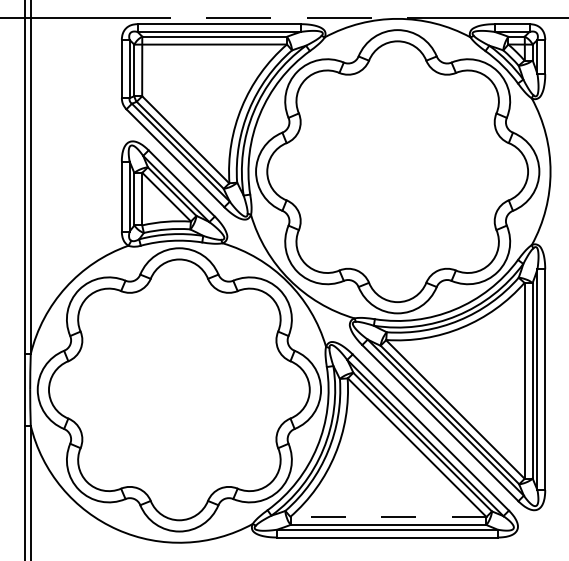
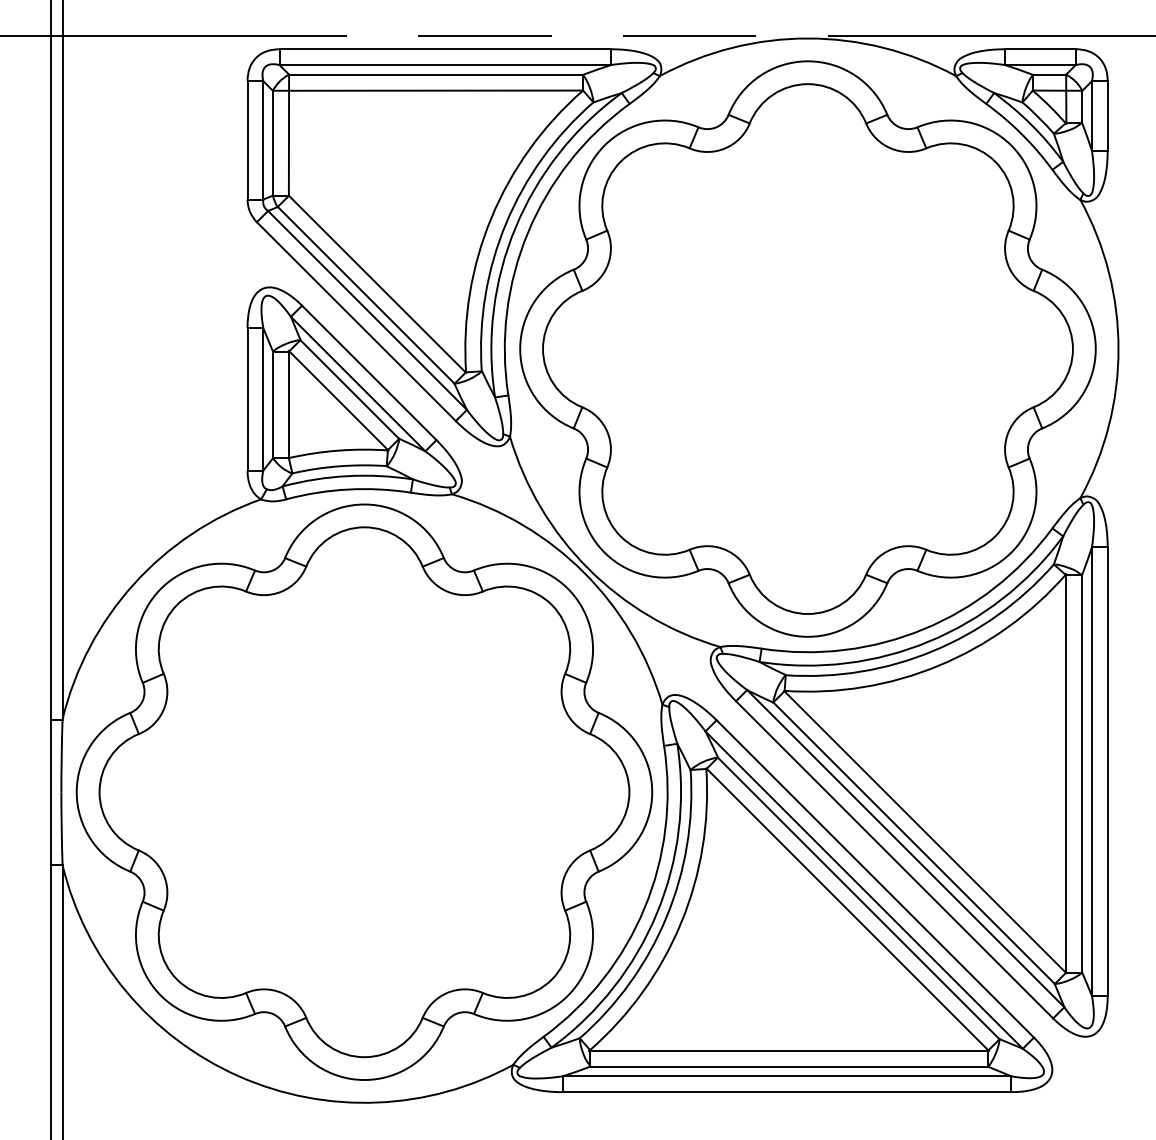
line: (387, 517) -> (787, 1051), dashed -> solid

